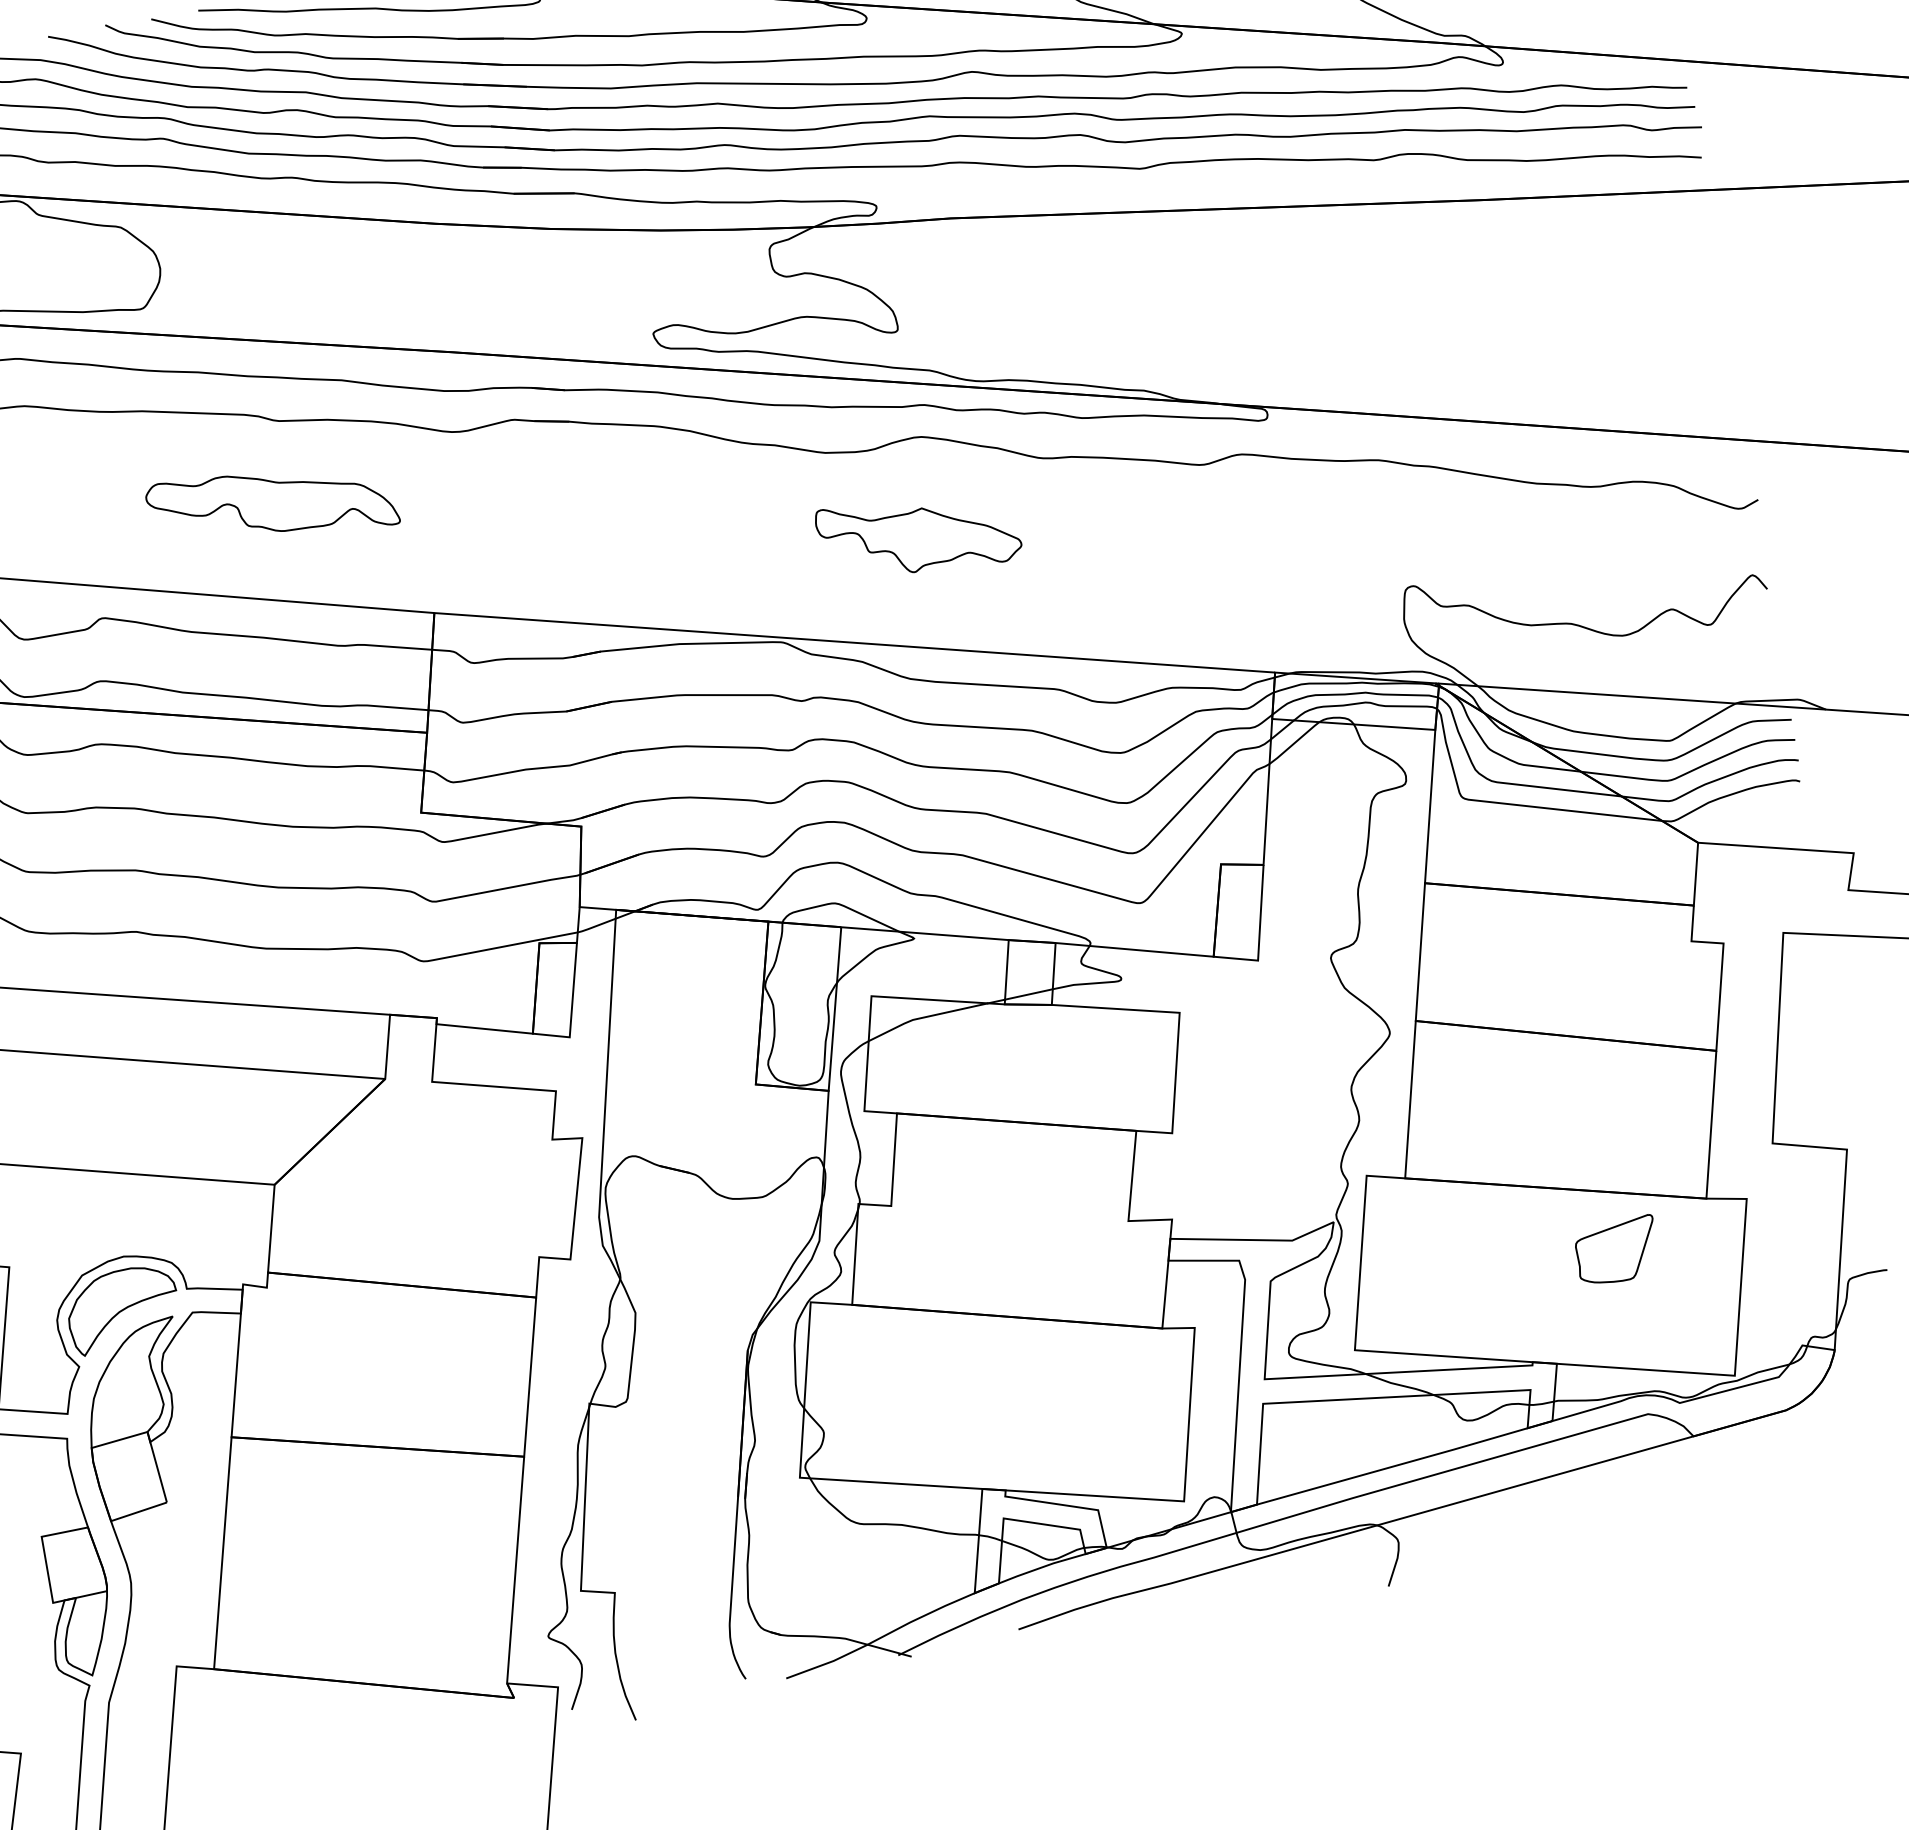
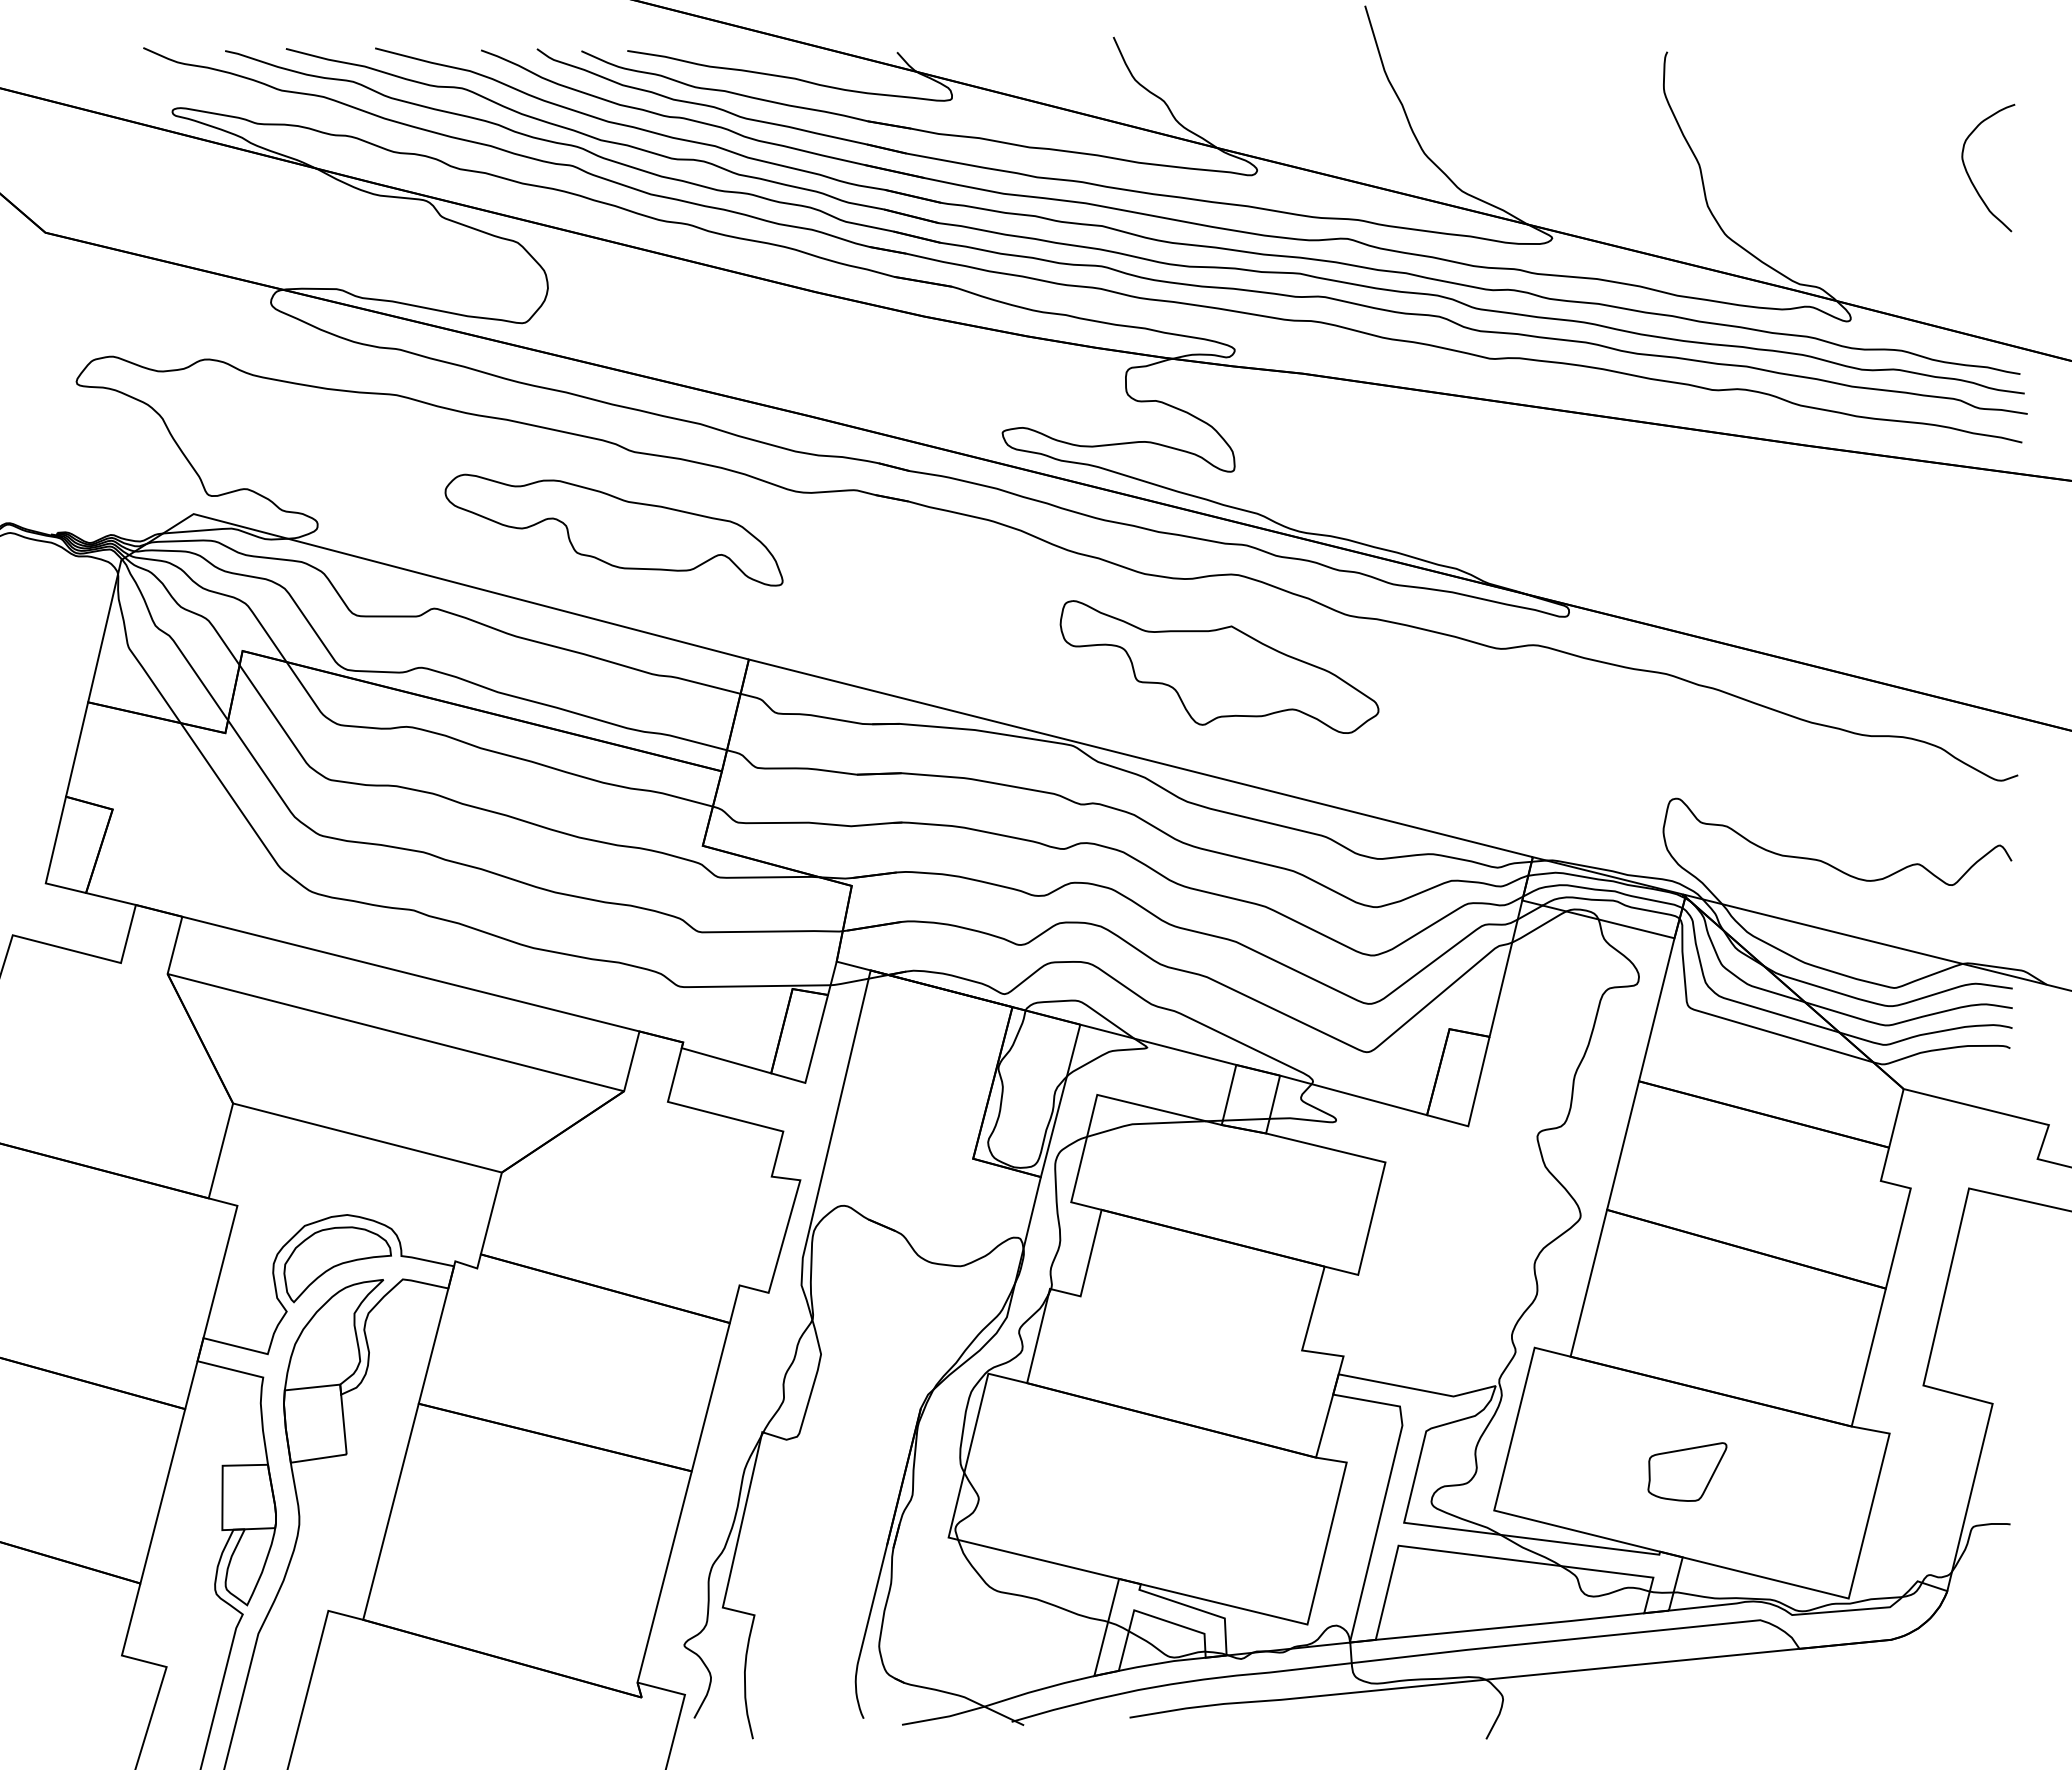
part: (271, 504) -> (613, 529), size x1.43
part: (918, 534) -> (1219, 666), size x1.67
part: (1617, 1250) -> (1687, 1471), moved

